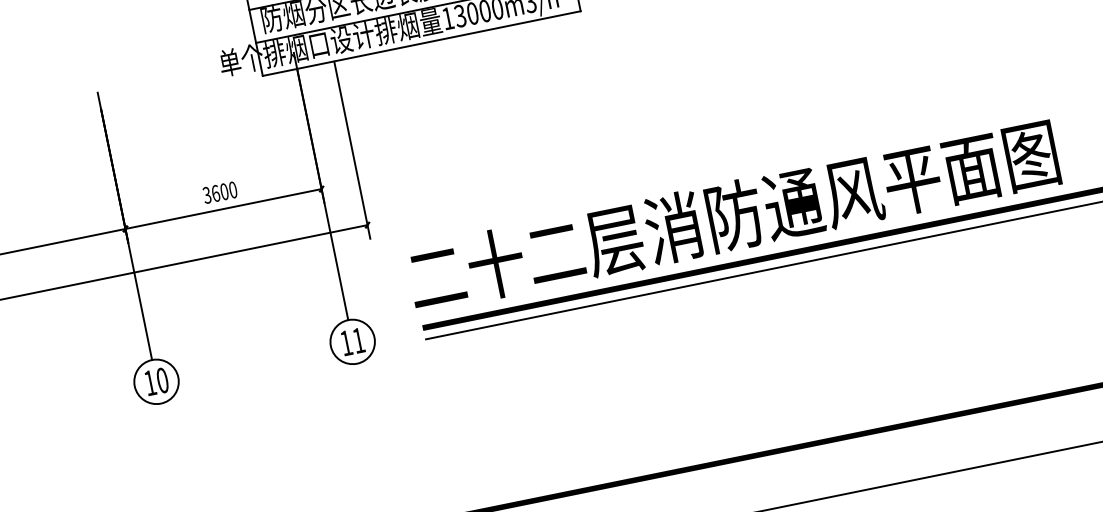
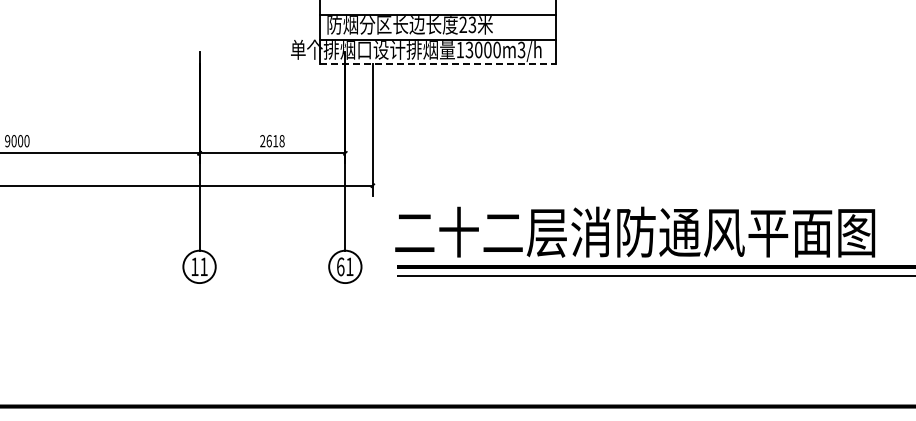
line: (422, 44) -> (438, 64), solid -> dashed
text: (220, 193) -> (272, 141), 3600 -> 2618
text: (346, 342) -> (340, 266), 11 -> 61
text: (161, 380) -> (203, 266), 10 -> 11

